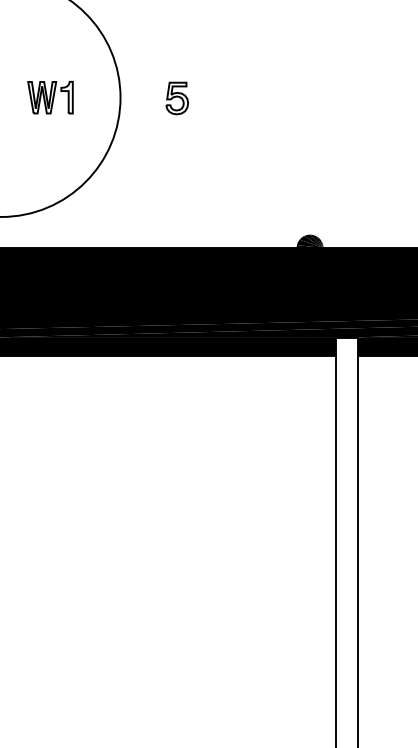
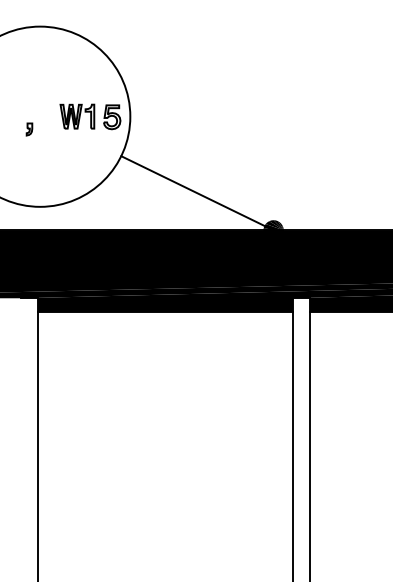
part: (177, 98) -> (112, 117), moved
line: (209, 199) -> (197, 193), added

